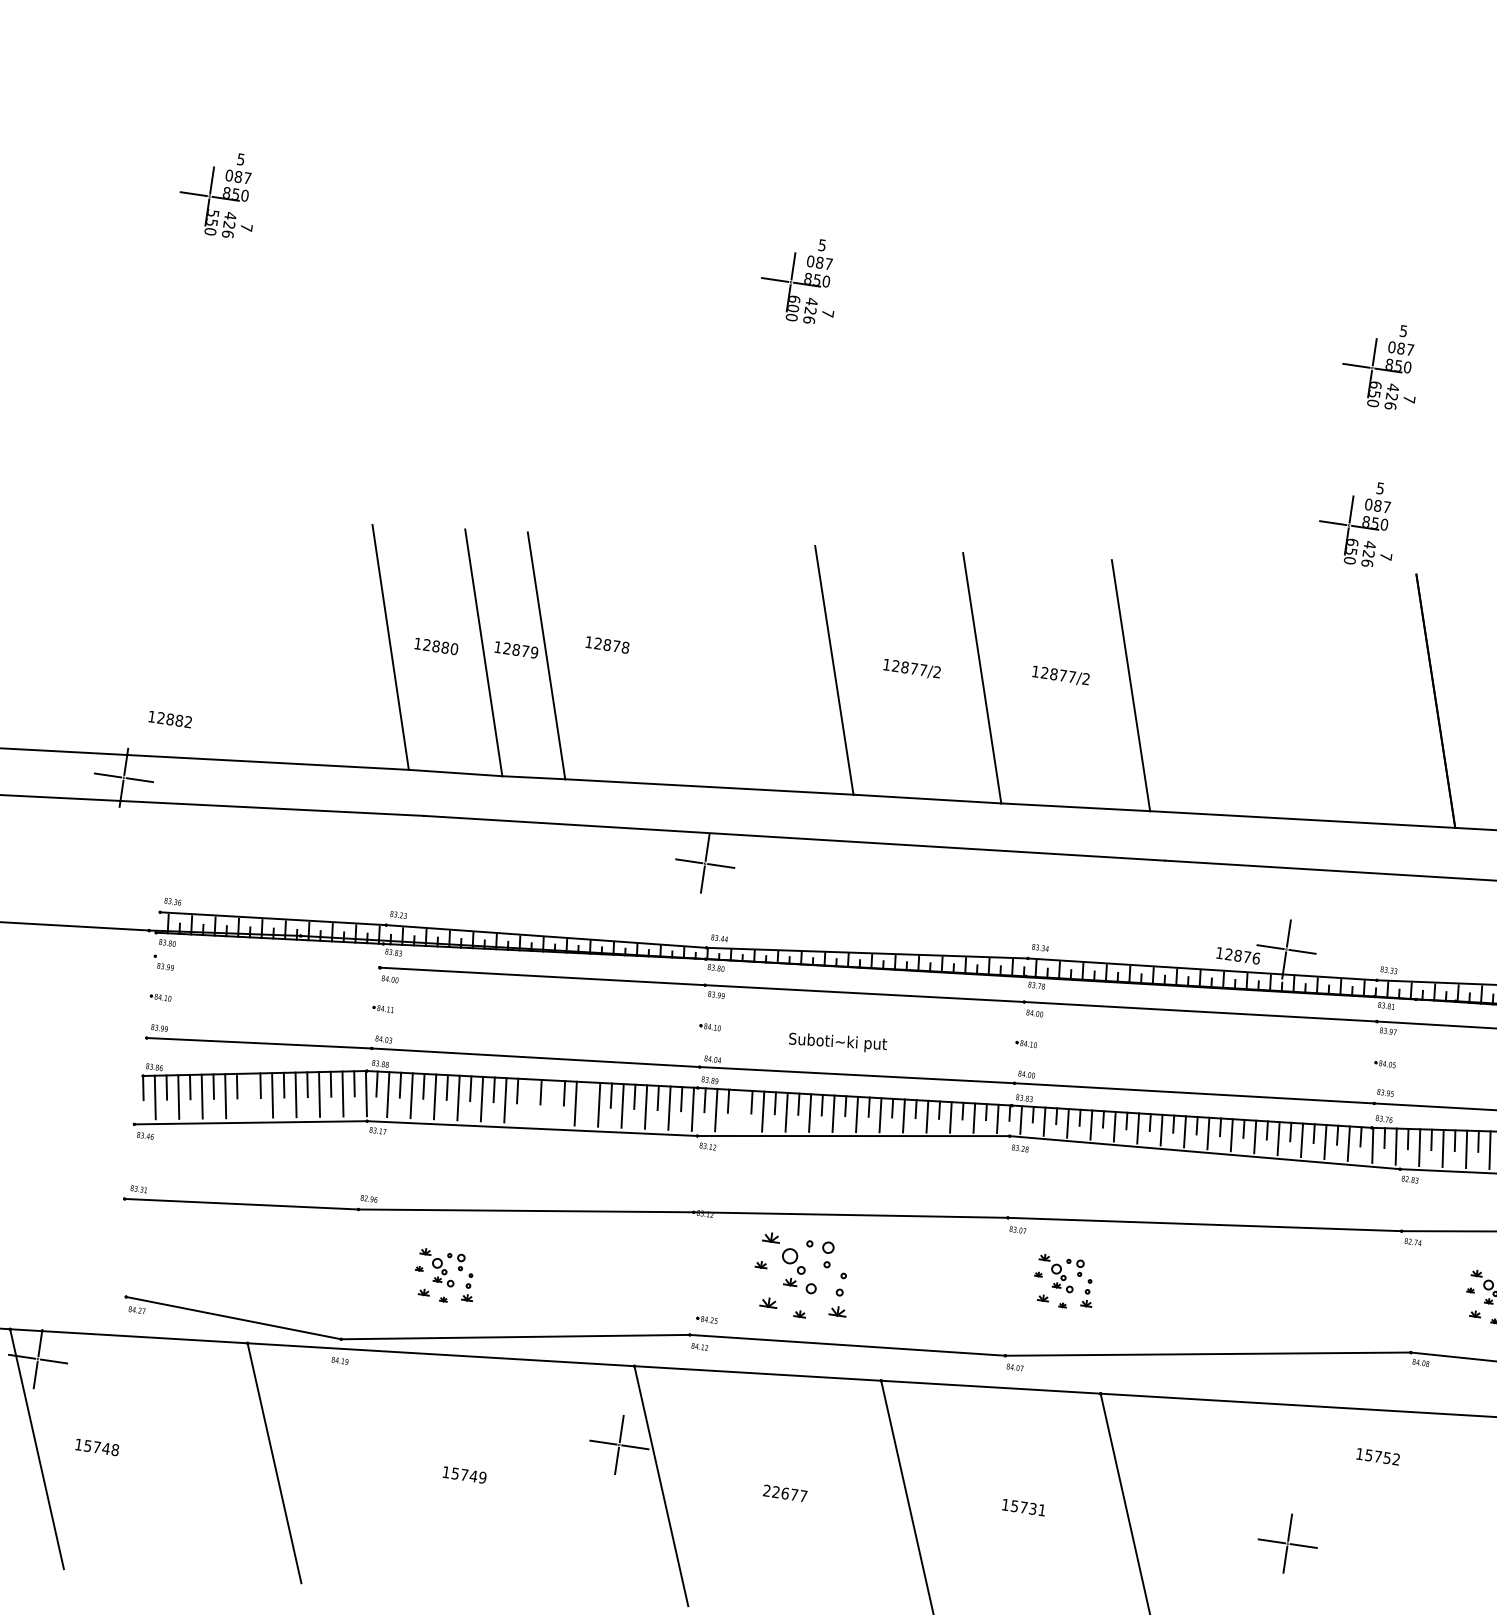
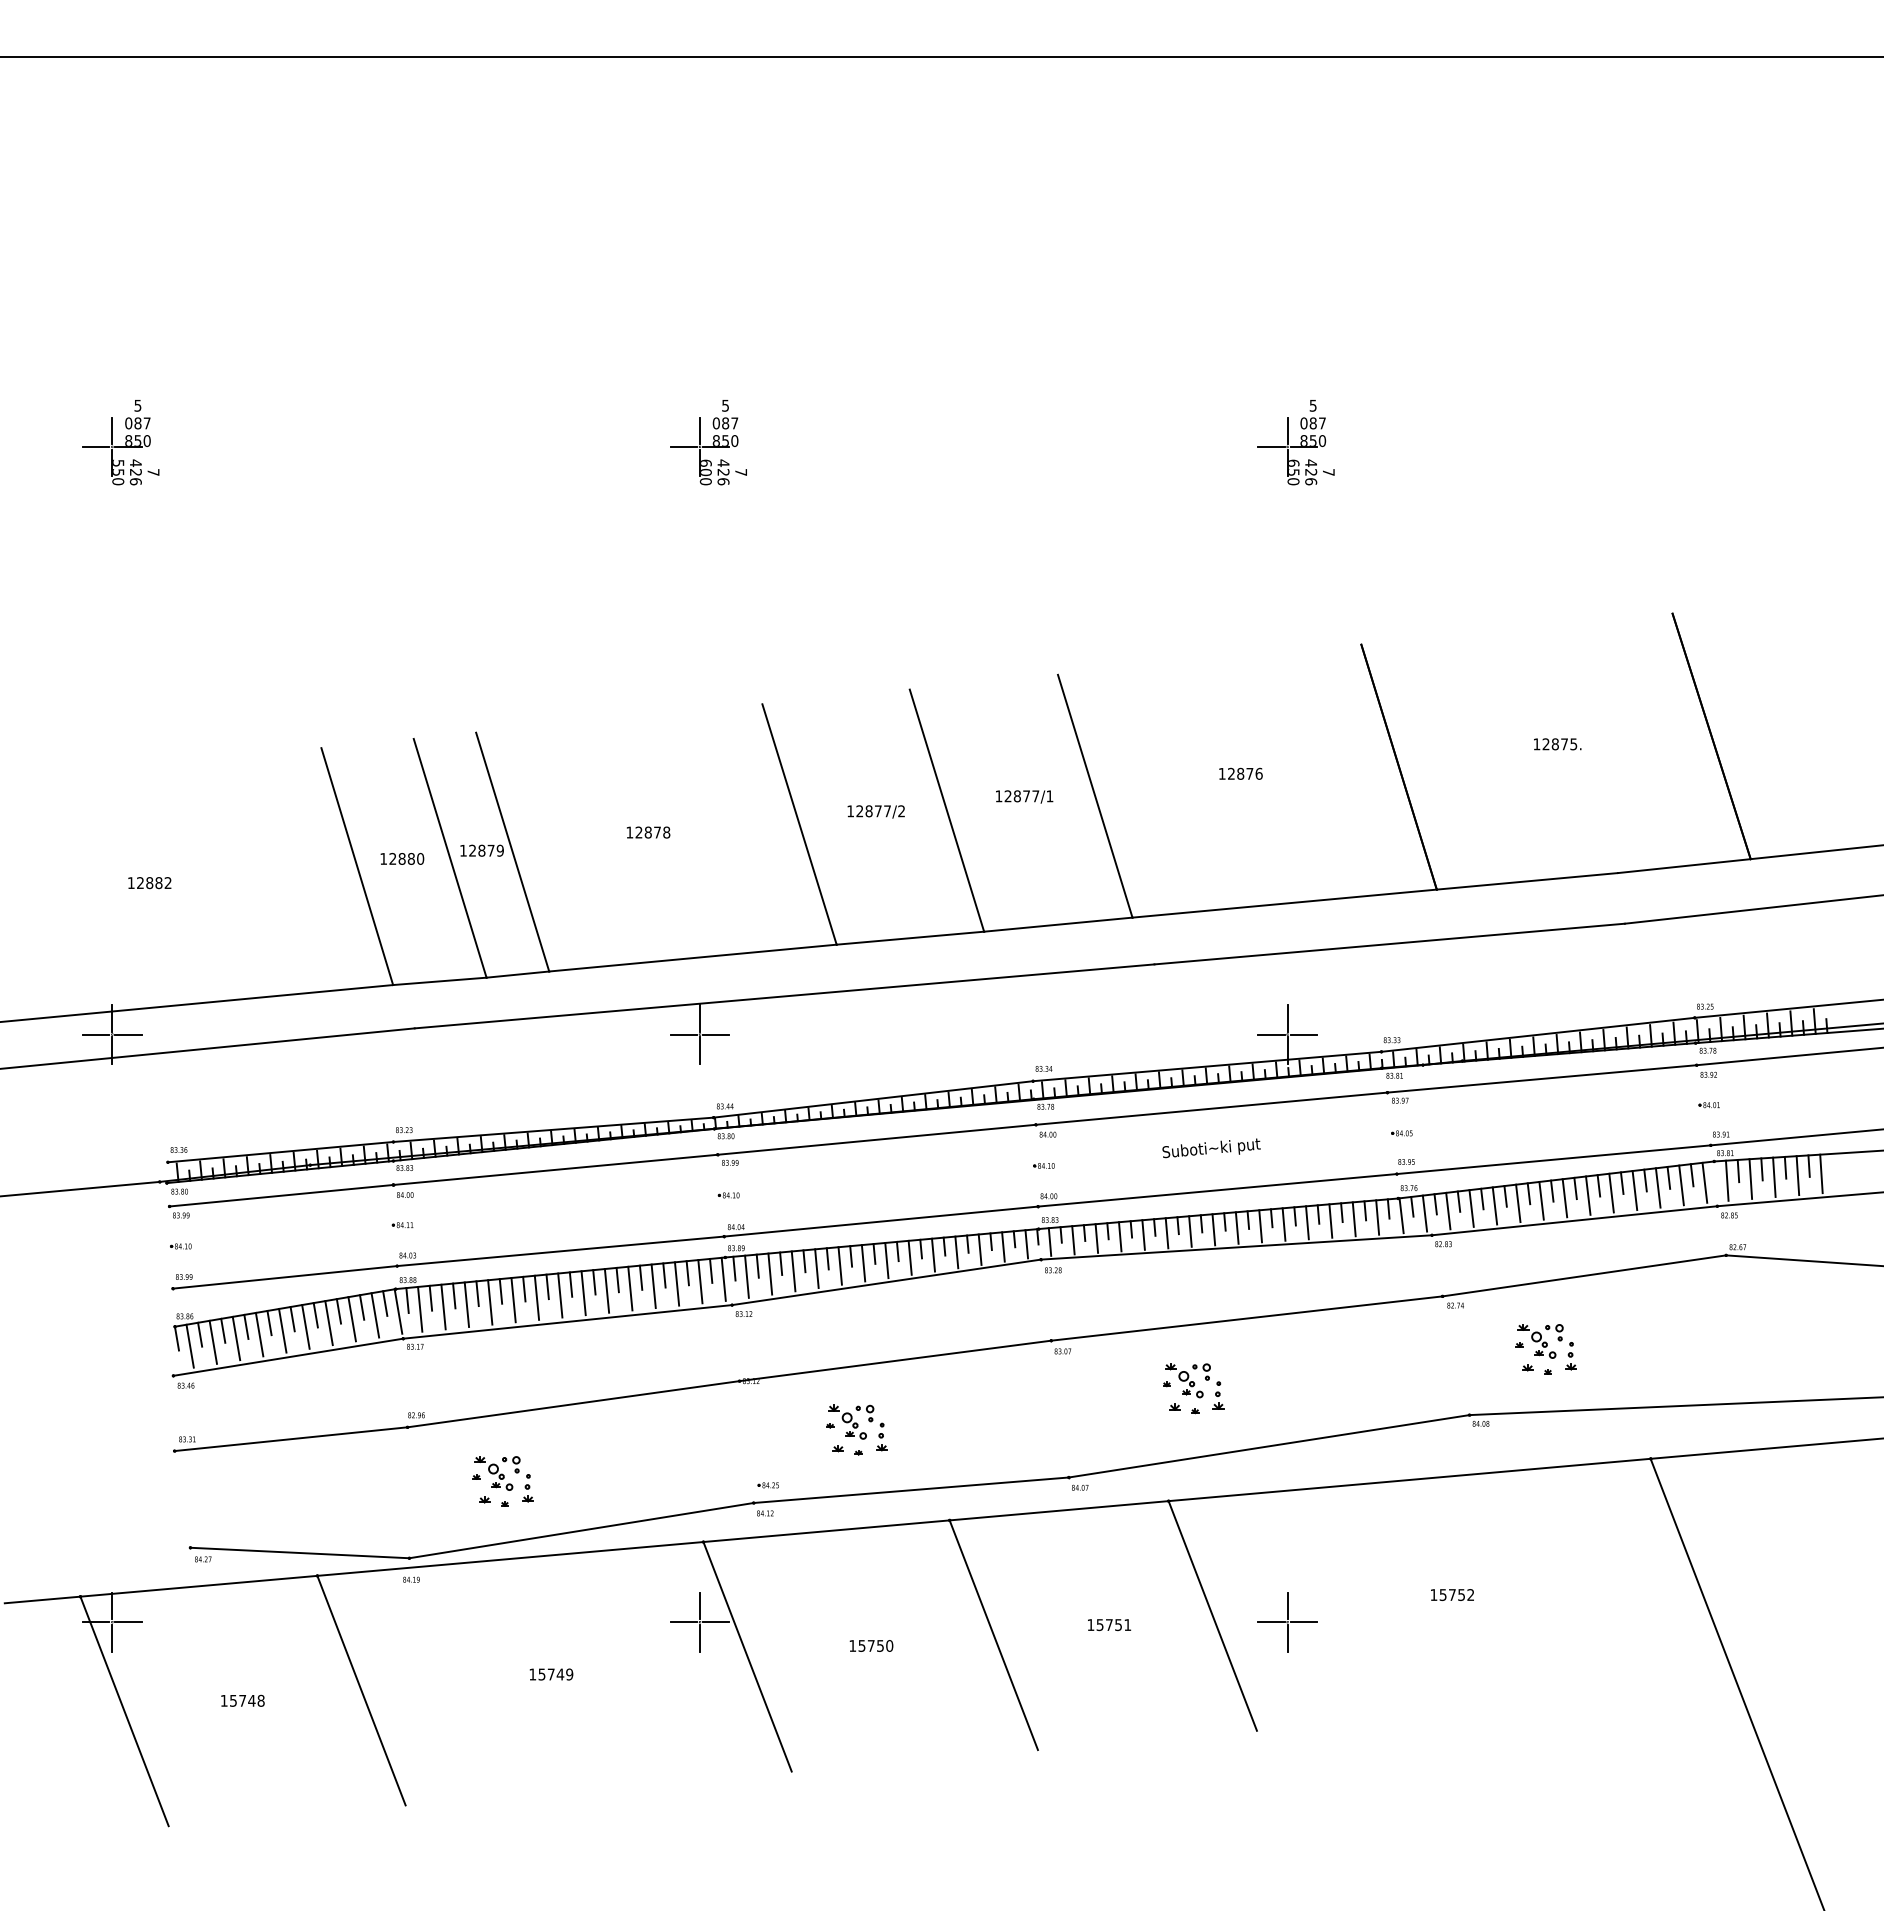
part: (1357, 522) -> (1295, 601), removed
text: (607, 645) -> (648, 832), moved
text: (1085, 679) -> (1049, 796), 12877/2 -> 12877/1
text: (169, 719) -> (149, 883), moved
text: (1238, 955) -> (1240, 773), moved
line: (267, 961) -> (281, 1195), added
text: (838, 1041) -> (1211, 1148), moved
line: (587, 1093) -> (617, 1279), added
line: (248, 1095) -> (282, 1330), added
line: (529, 1101) -> (560, 1295), added
line: (552, 1102) -> (583, 1293), added
line: (740, 1110) -> (770, 1273), added
part: (802, 1277) -> (856, 1429), size x0.62
part: (1064, 1282) -> (1193, 1388), moved
text: (96, 1447) -> (242, 1700), moved
text: (1378, 1456) -> (1452, 1594), moved
text: (785, 1493) -> (871, 1645), 22677 -> 15750
text: (1033, 1508) -> (1118, 1624), 15731 -> 15751
part: (1287, 1543) -> (1287, 1622), moved

